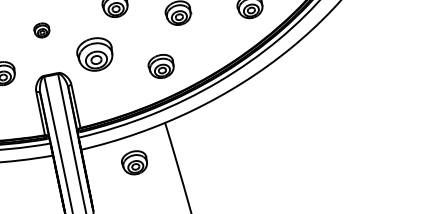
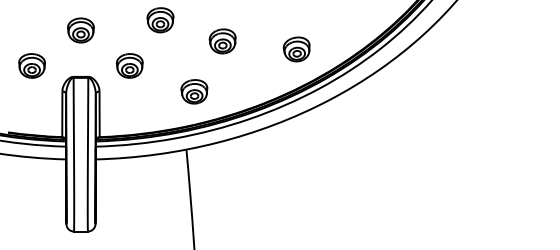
part: (41, 30) -> (80, 30), size x1.67
part: (94, 54) -> (129, 65), size x0.71
part: (134, 162) -> (147, 183), removed

